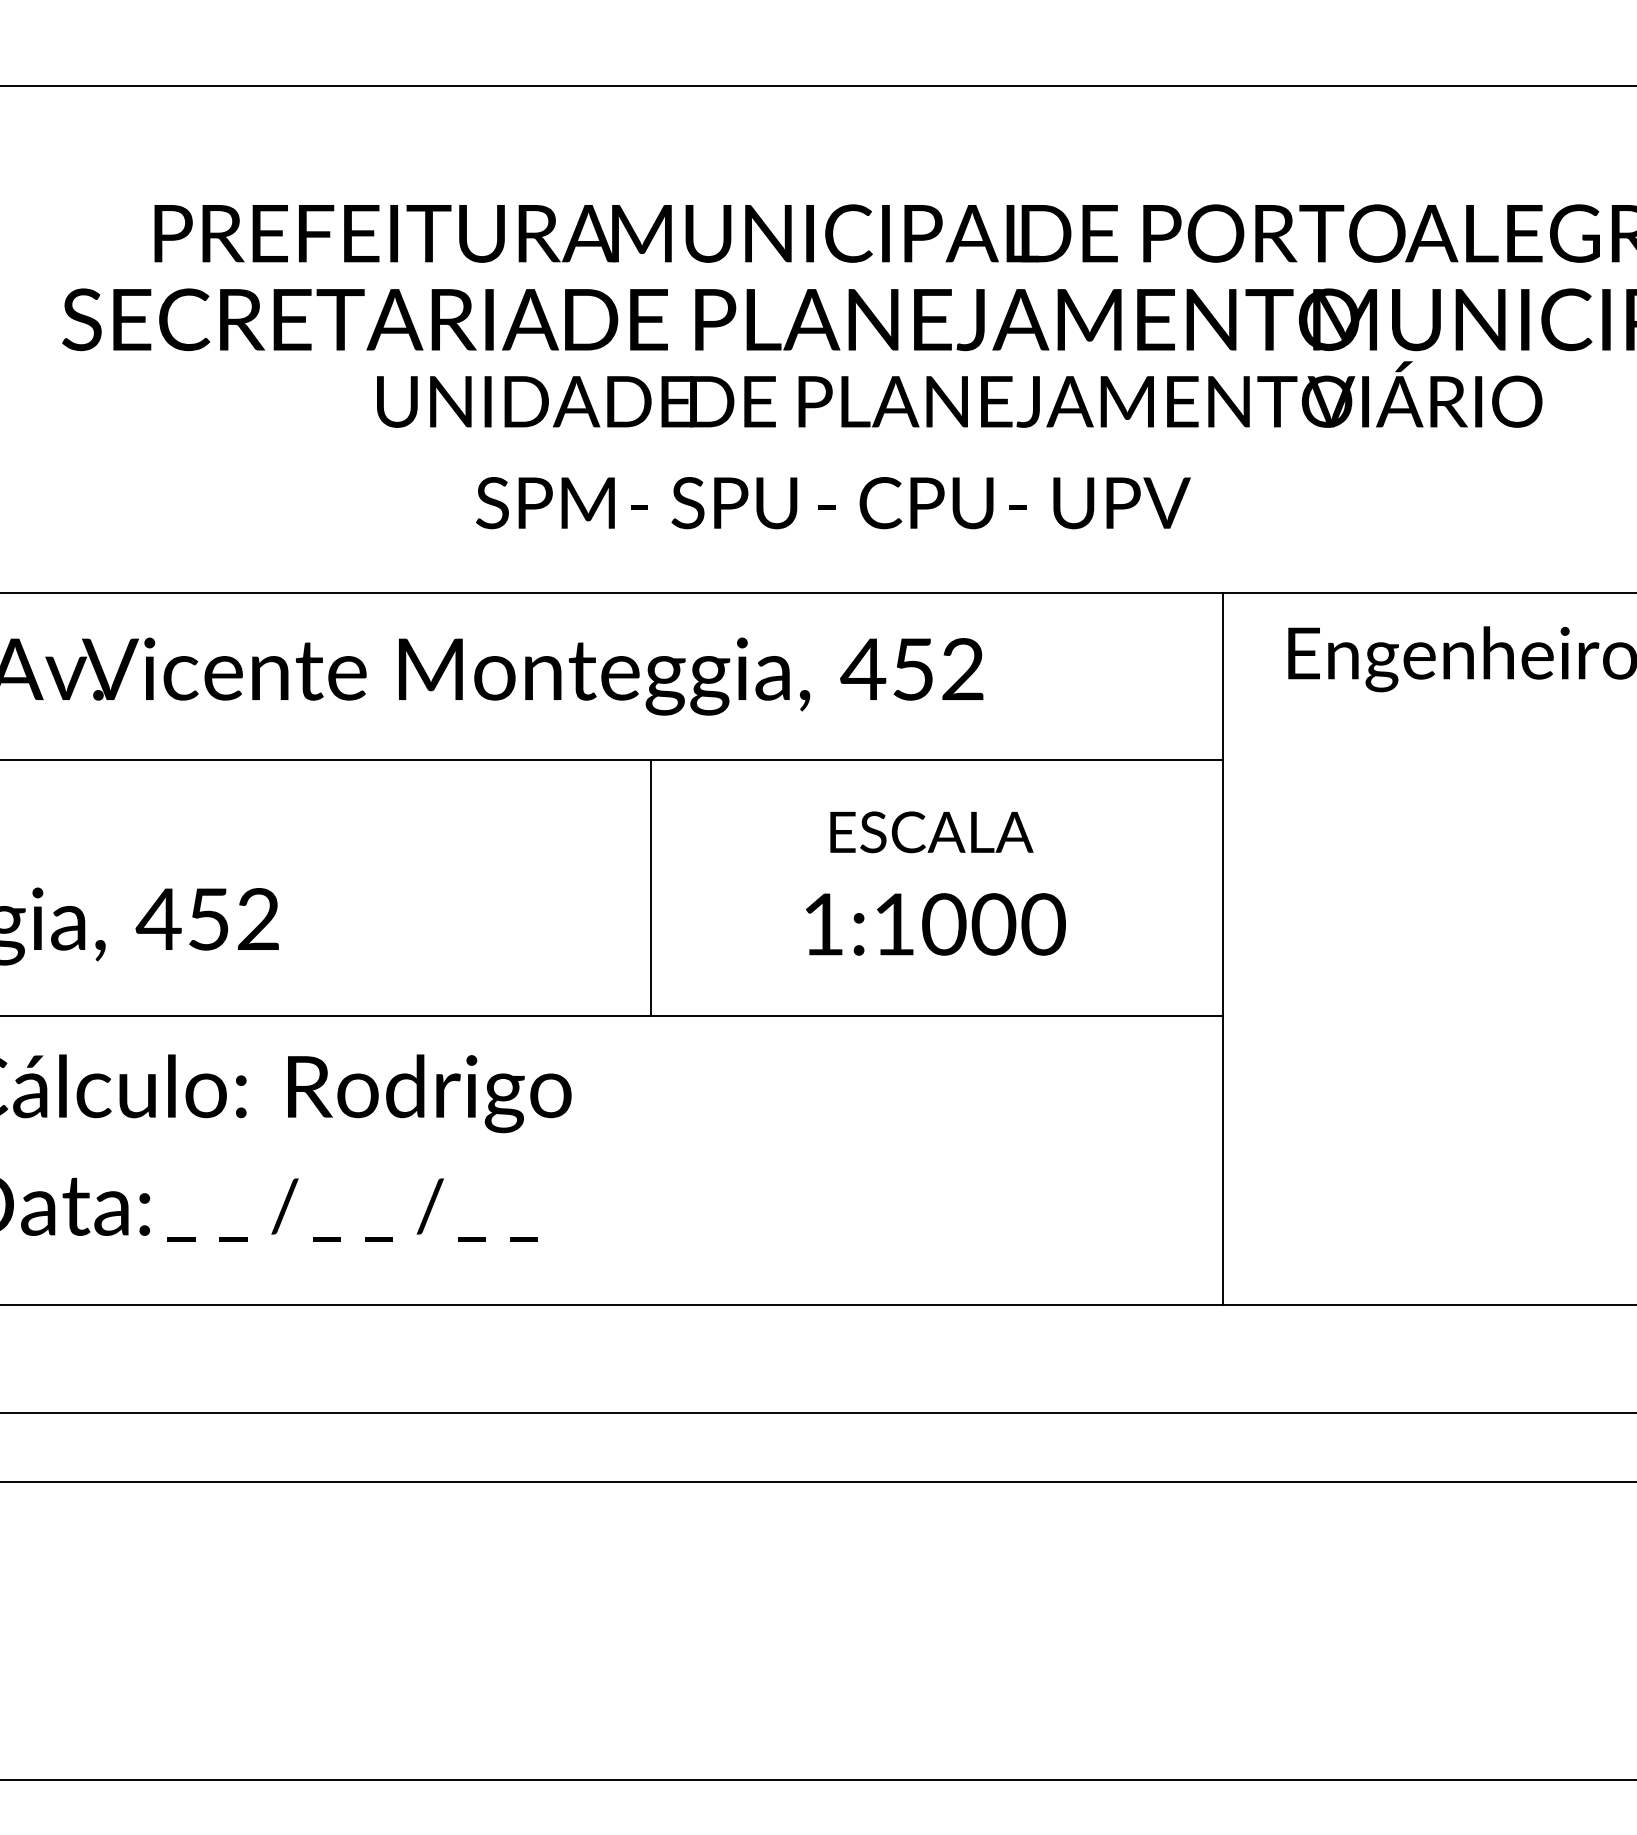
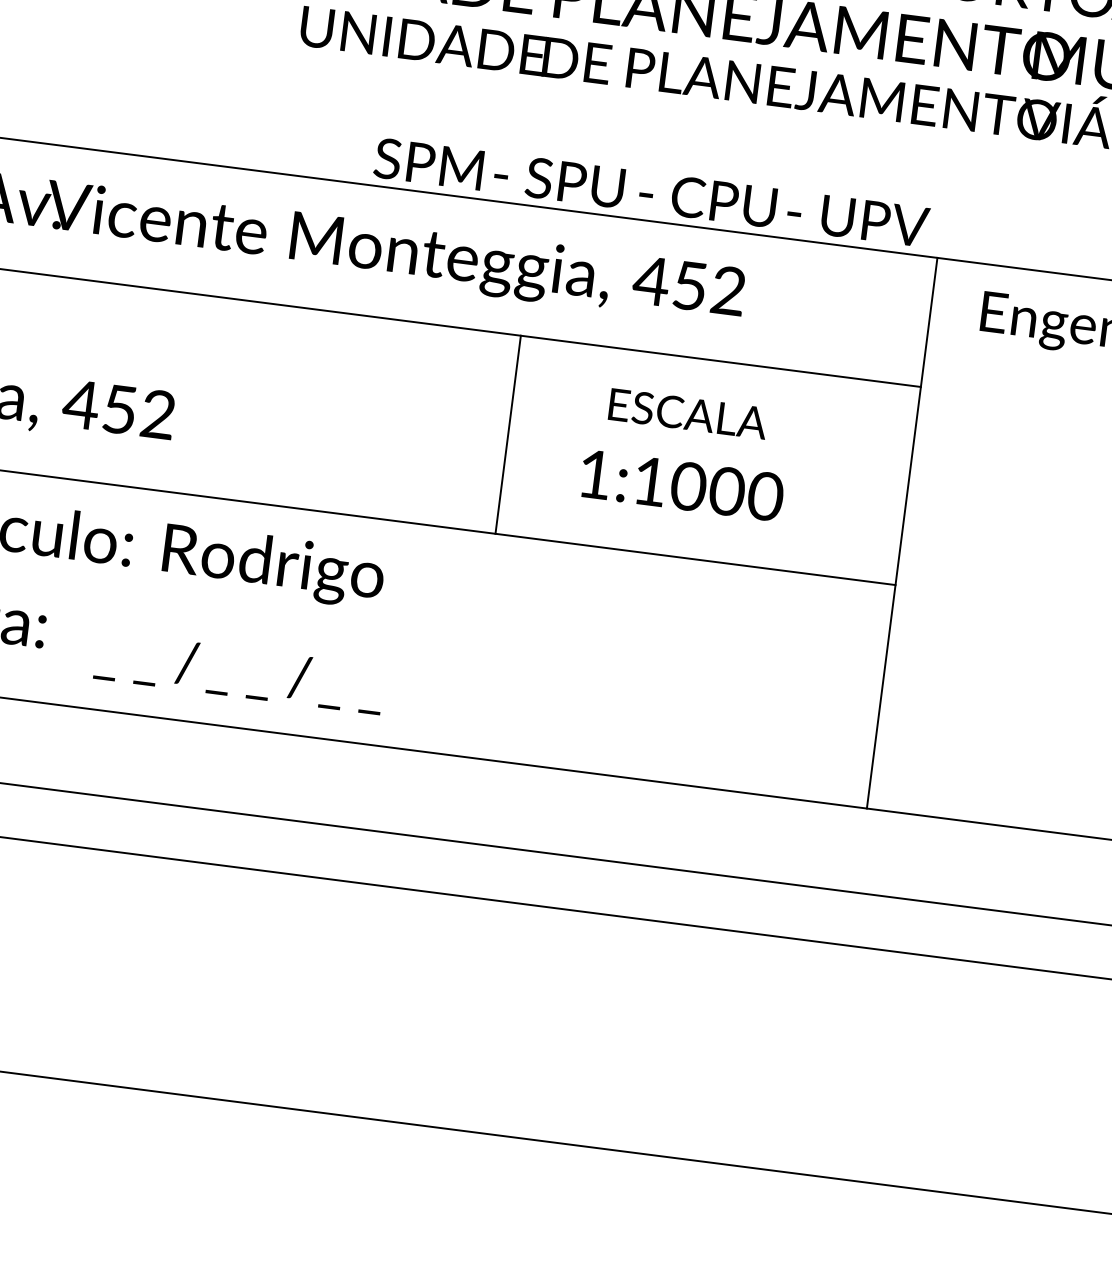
text: (833, 503) -> (651, 193), moved
line: (651, 887) -> (508, 434), moved
text: (352, 1209) -> (239, 672), moved

